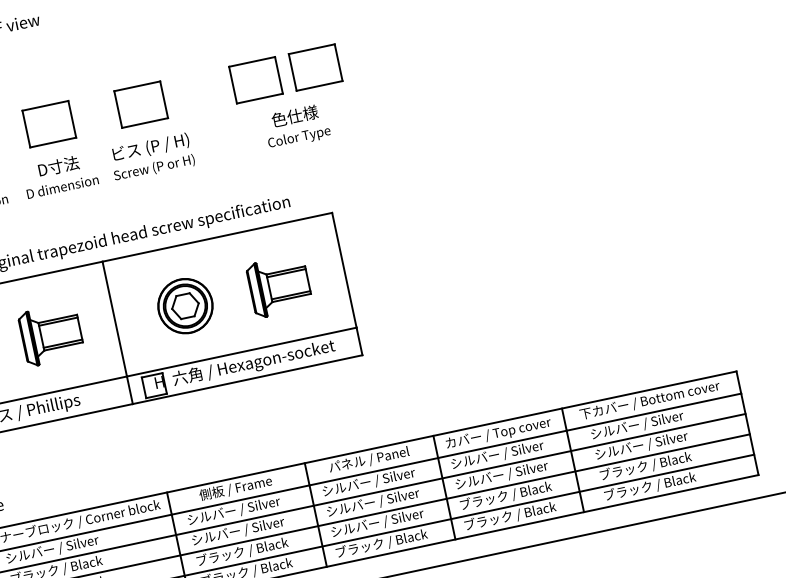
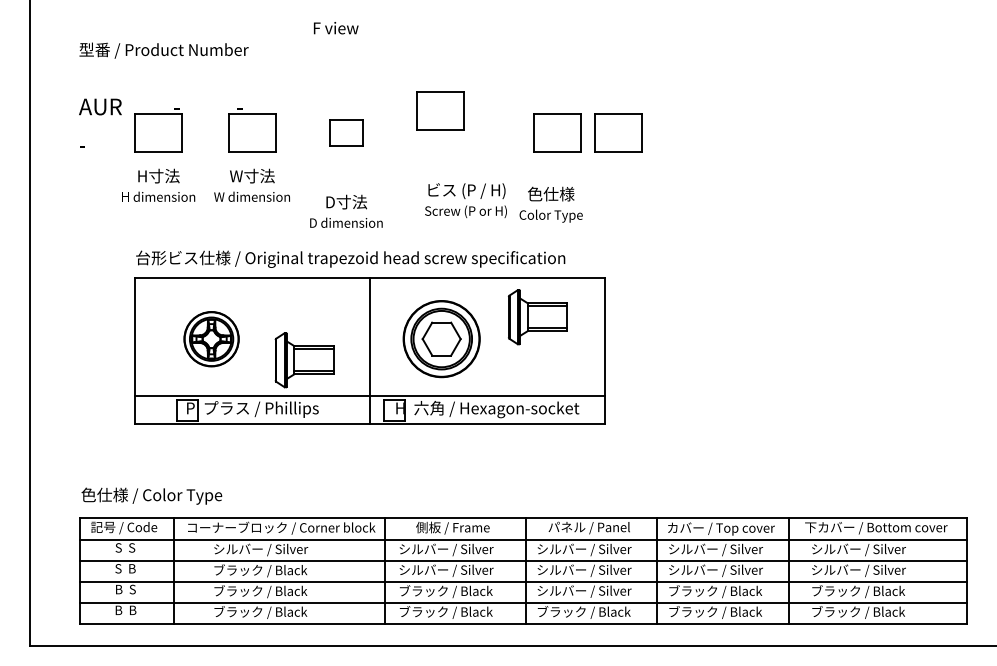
part: (141, 104) -> (440, 110), moved
part: (49, 123) -> (346, 132), size x0.7
text: (296, 126) -> (550, 204), moved
text: (151, 157) -> (465, 200), moved
text: (60, 174) -> (346, 210), moved
part: (279, 286) -> (537, 317), moved
part: (185, 306) -> (441, 339), size x1.4
part: (51, 334) -> (304, 360), moved

